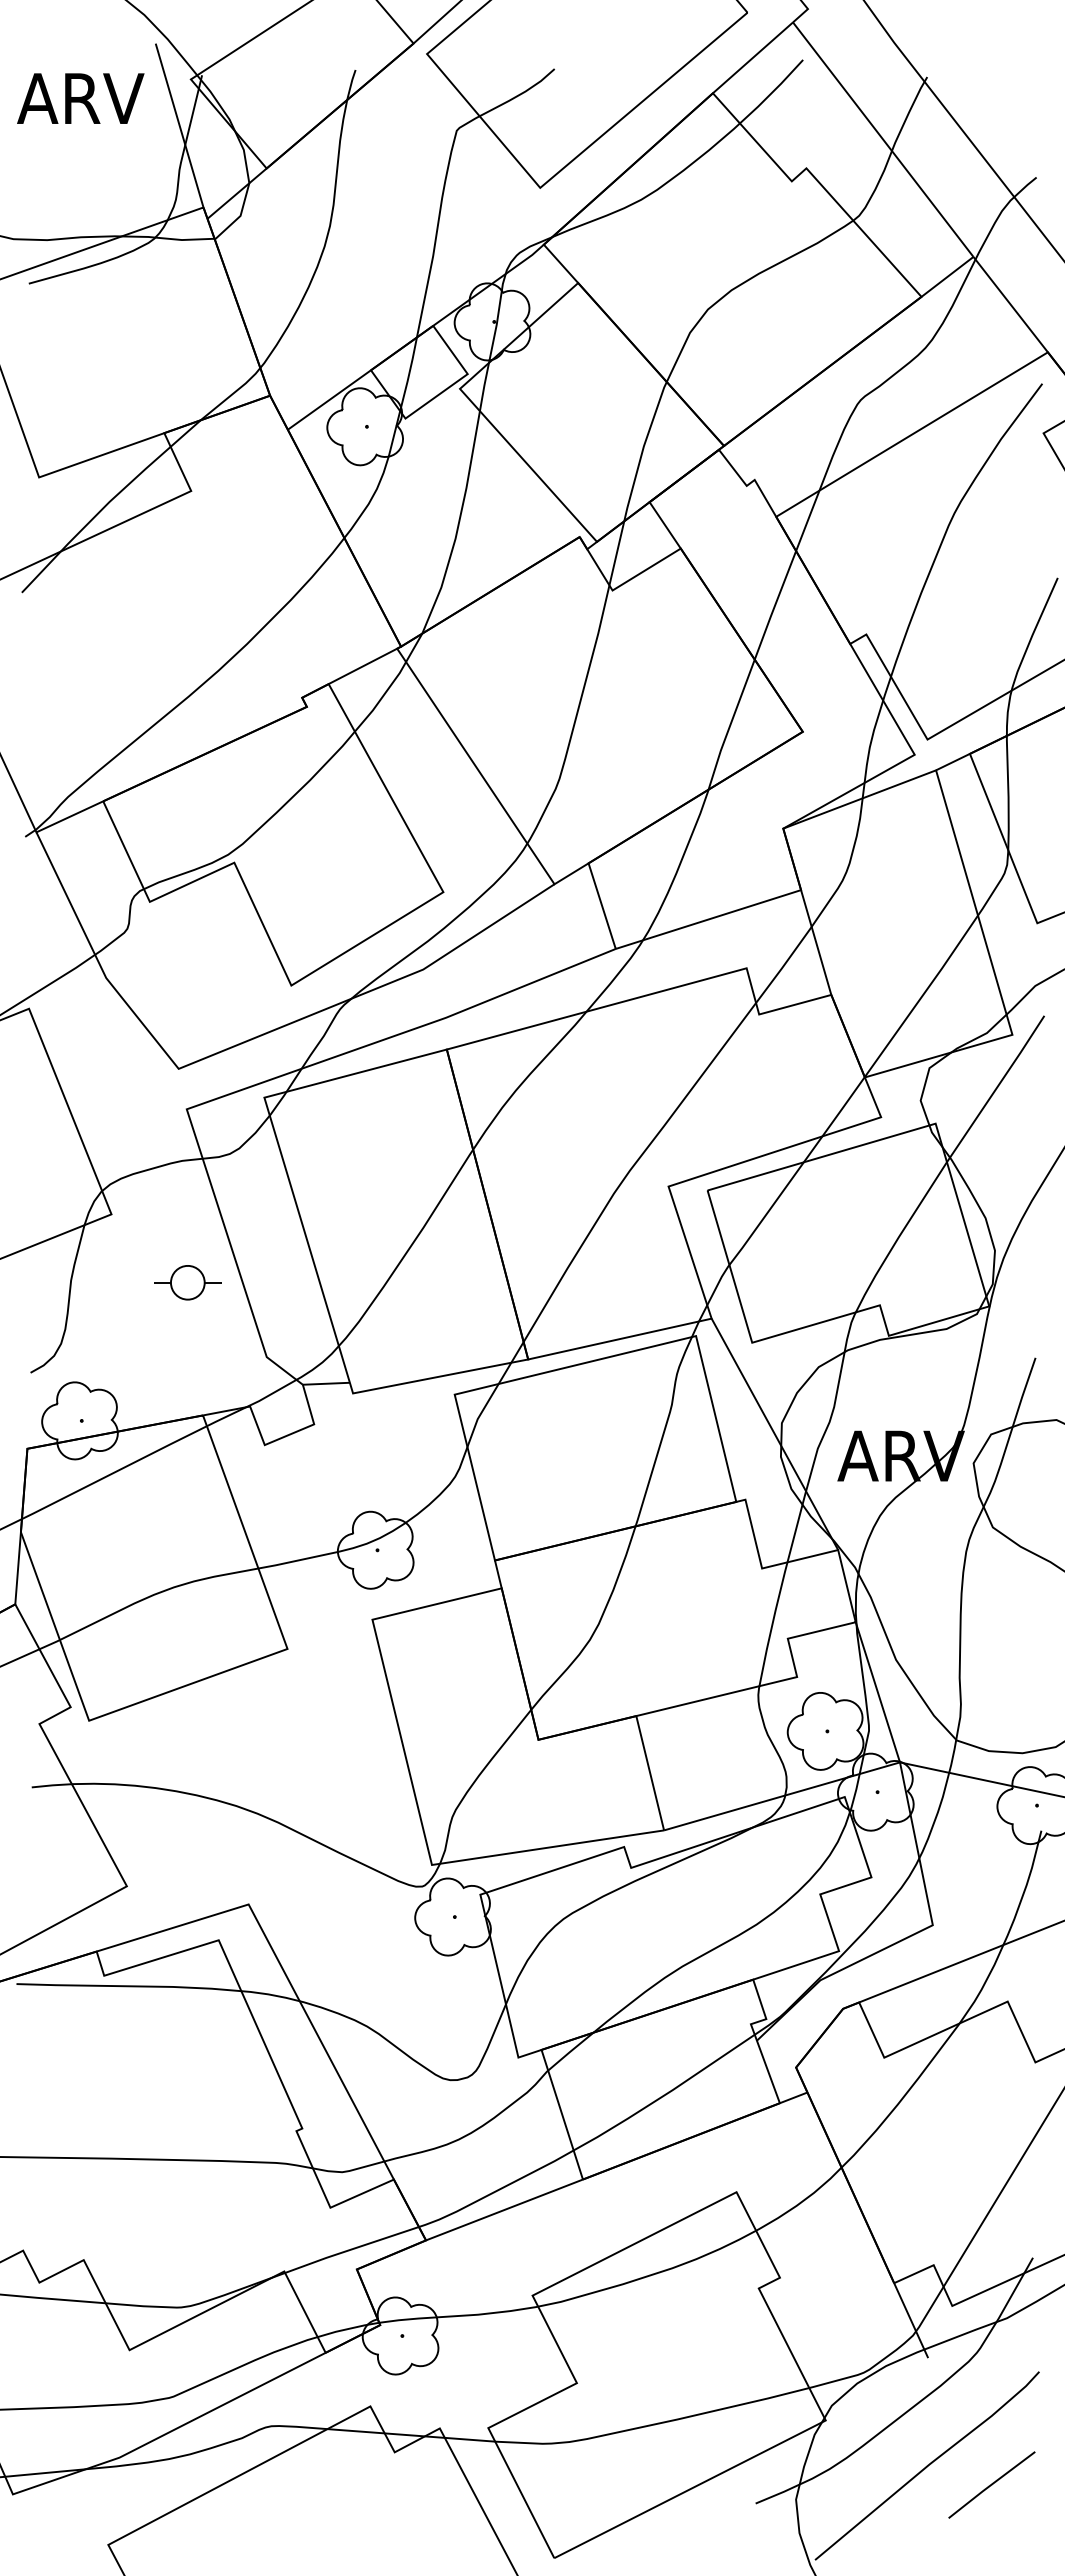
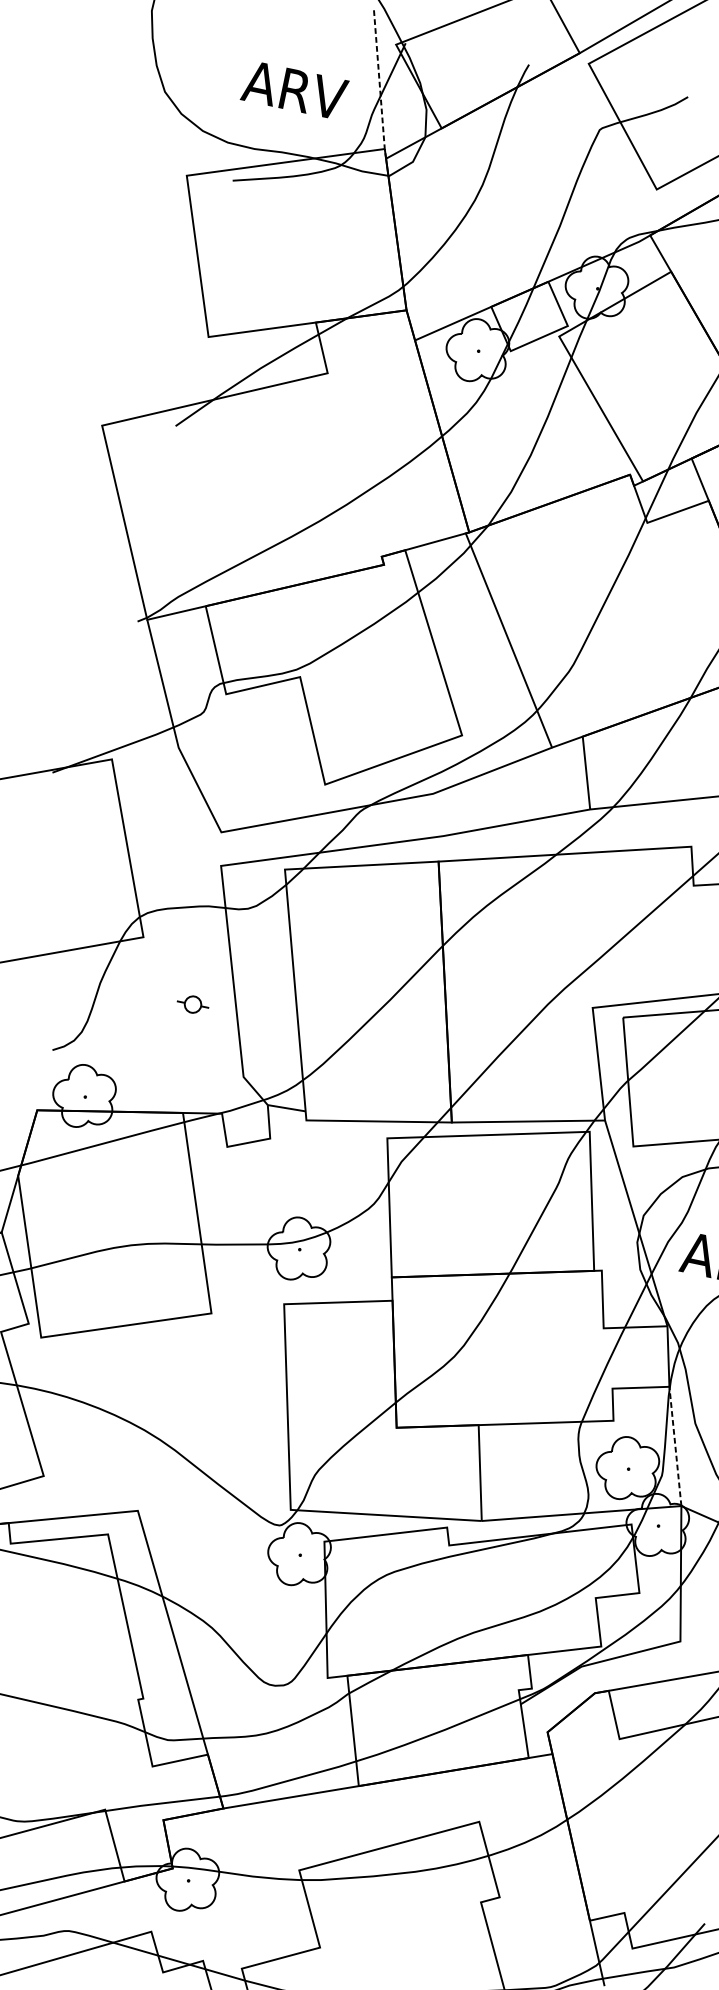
text: (80, 98) -> (294, 90), moved
line: (181, 132) -> (379, 85), solid -> dashed
part: (187, 1282) -> (192, 1004), size x0.6
line: (877, 1691) -> (675, 1445), solid -> dashed

